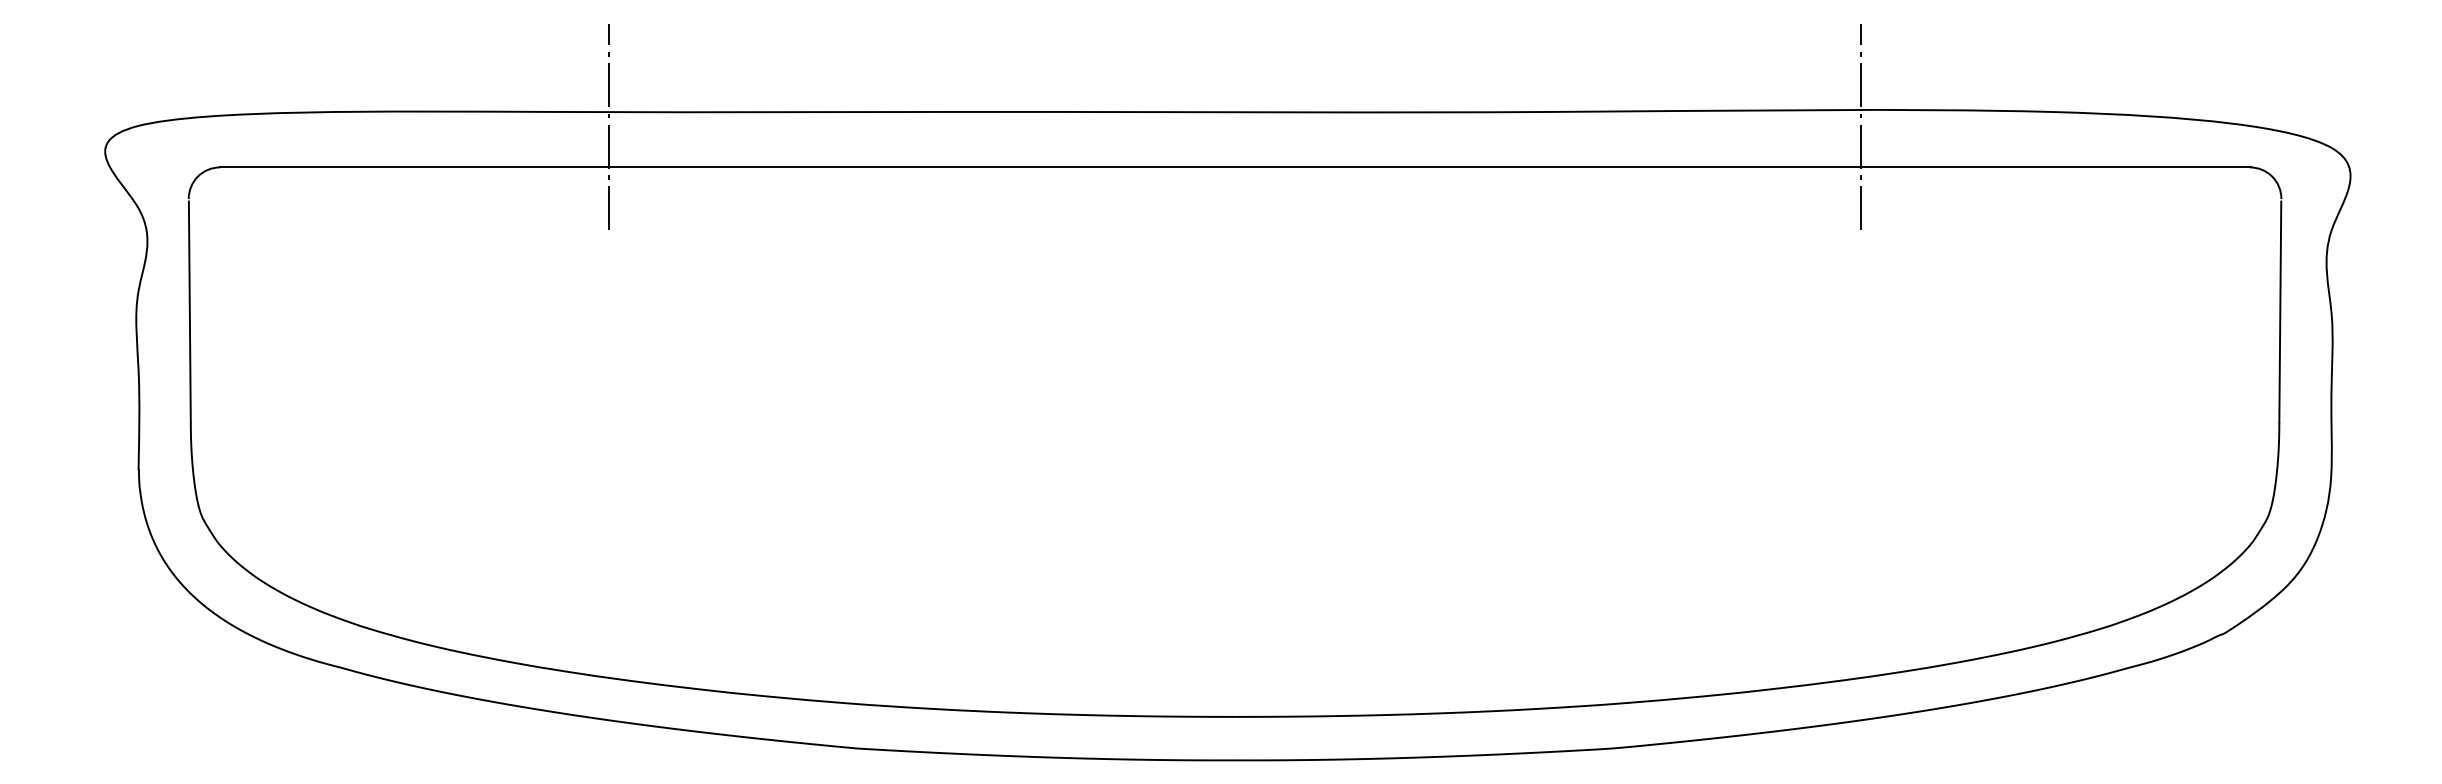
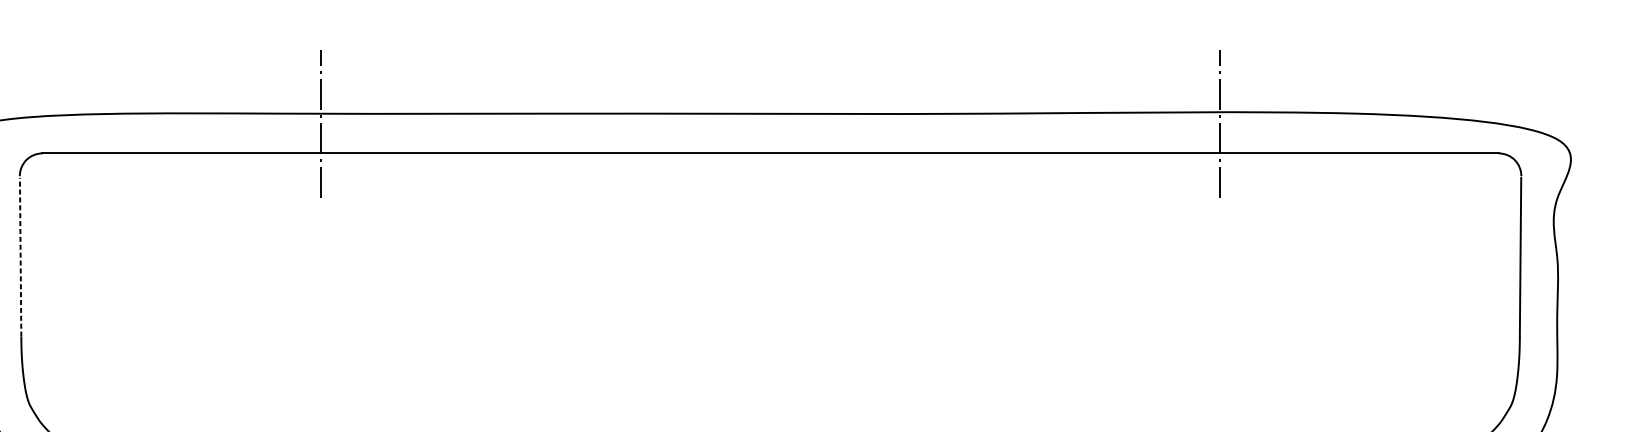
line: (189, 312) -> (20, 257), solid -> dashed

